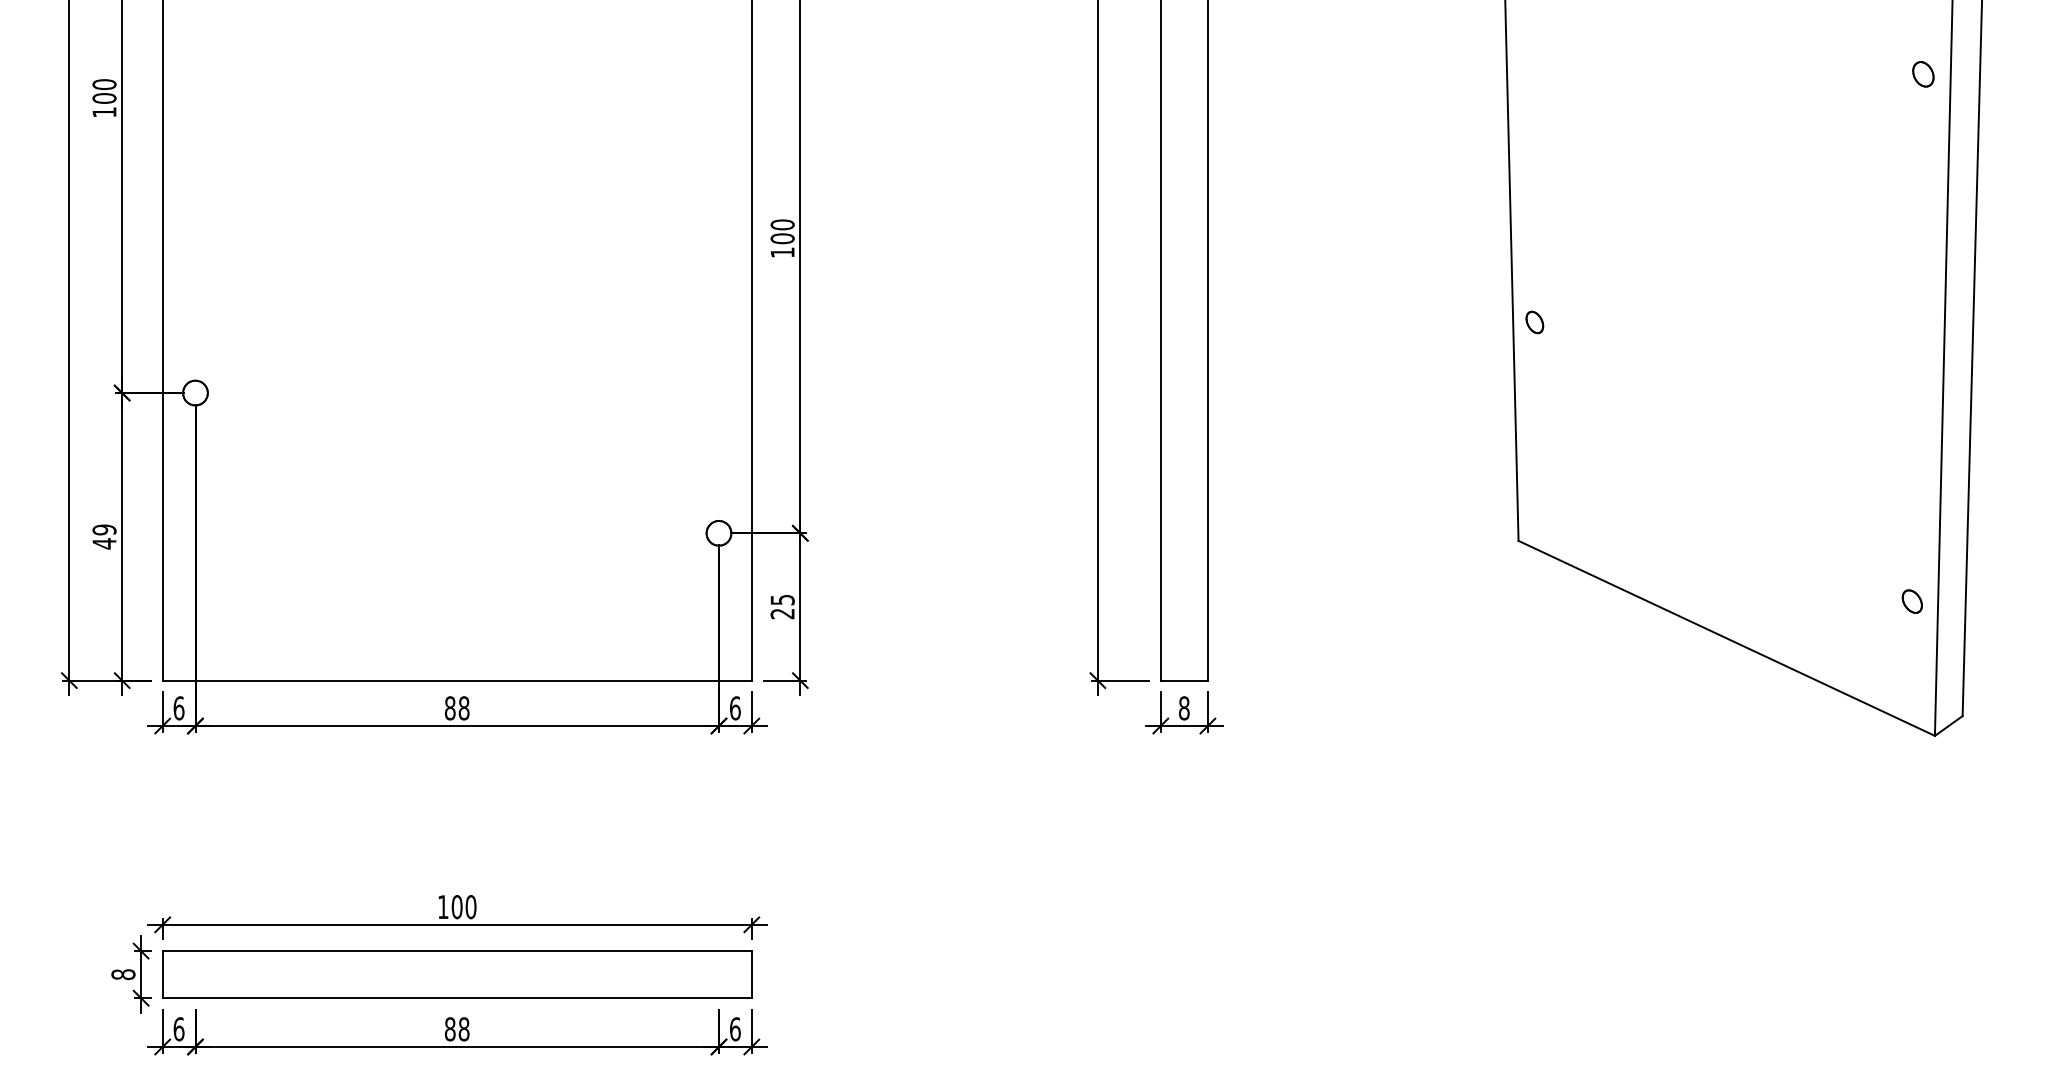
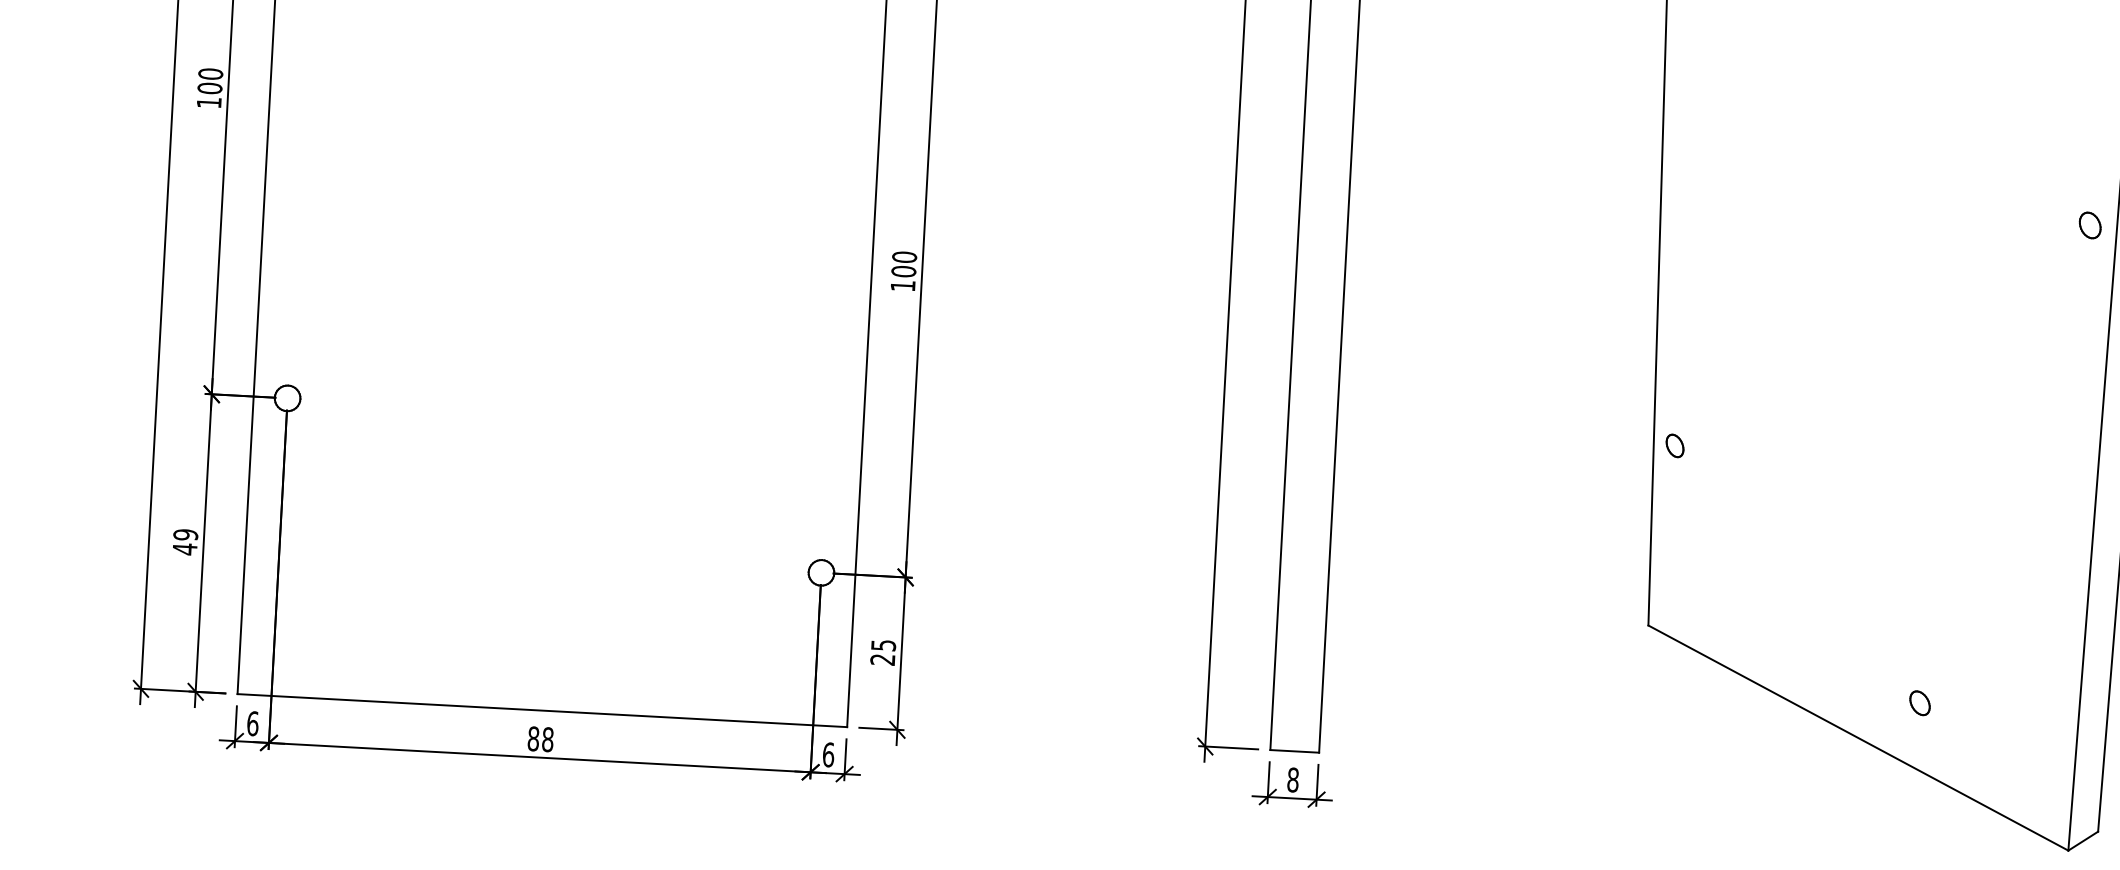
part: (1923, 74) -> (2090, 225), moved
part: (1534, 322) -> (1674, 445), moved
part: (1911, 601) -> (1919, 703), moved

